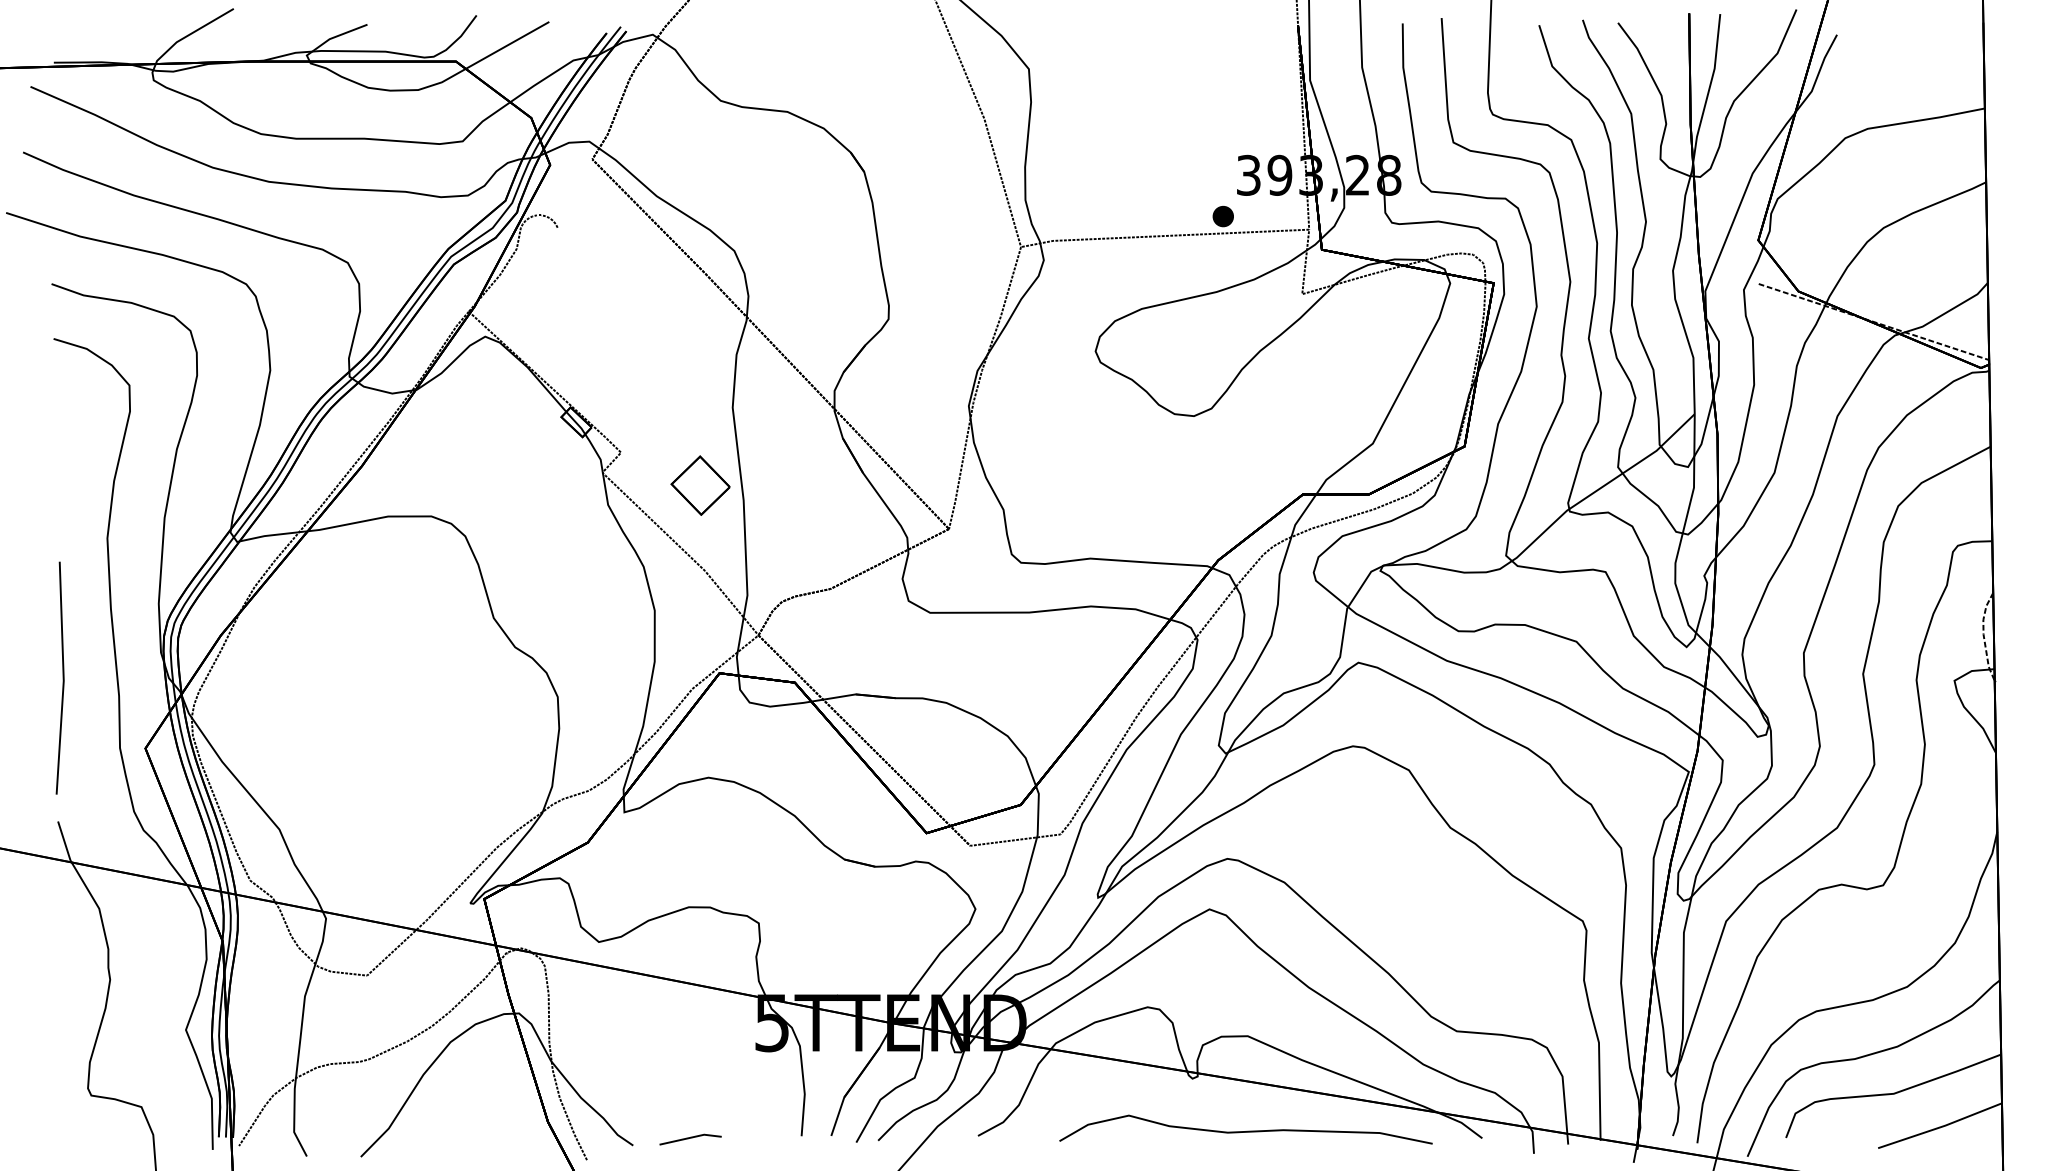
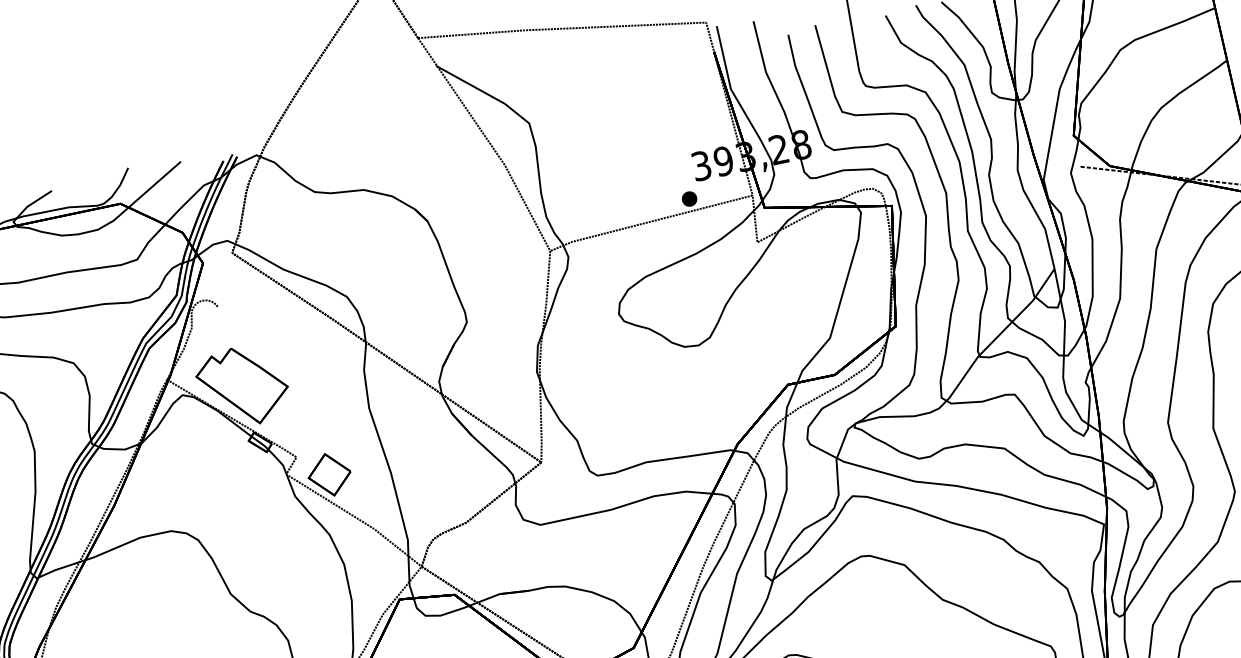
part: (569, 342) -> (243, 386), added
part: (700, 485) -> (329, 474), moved

